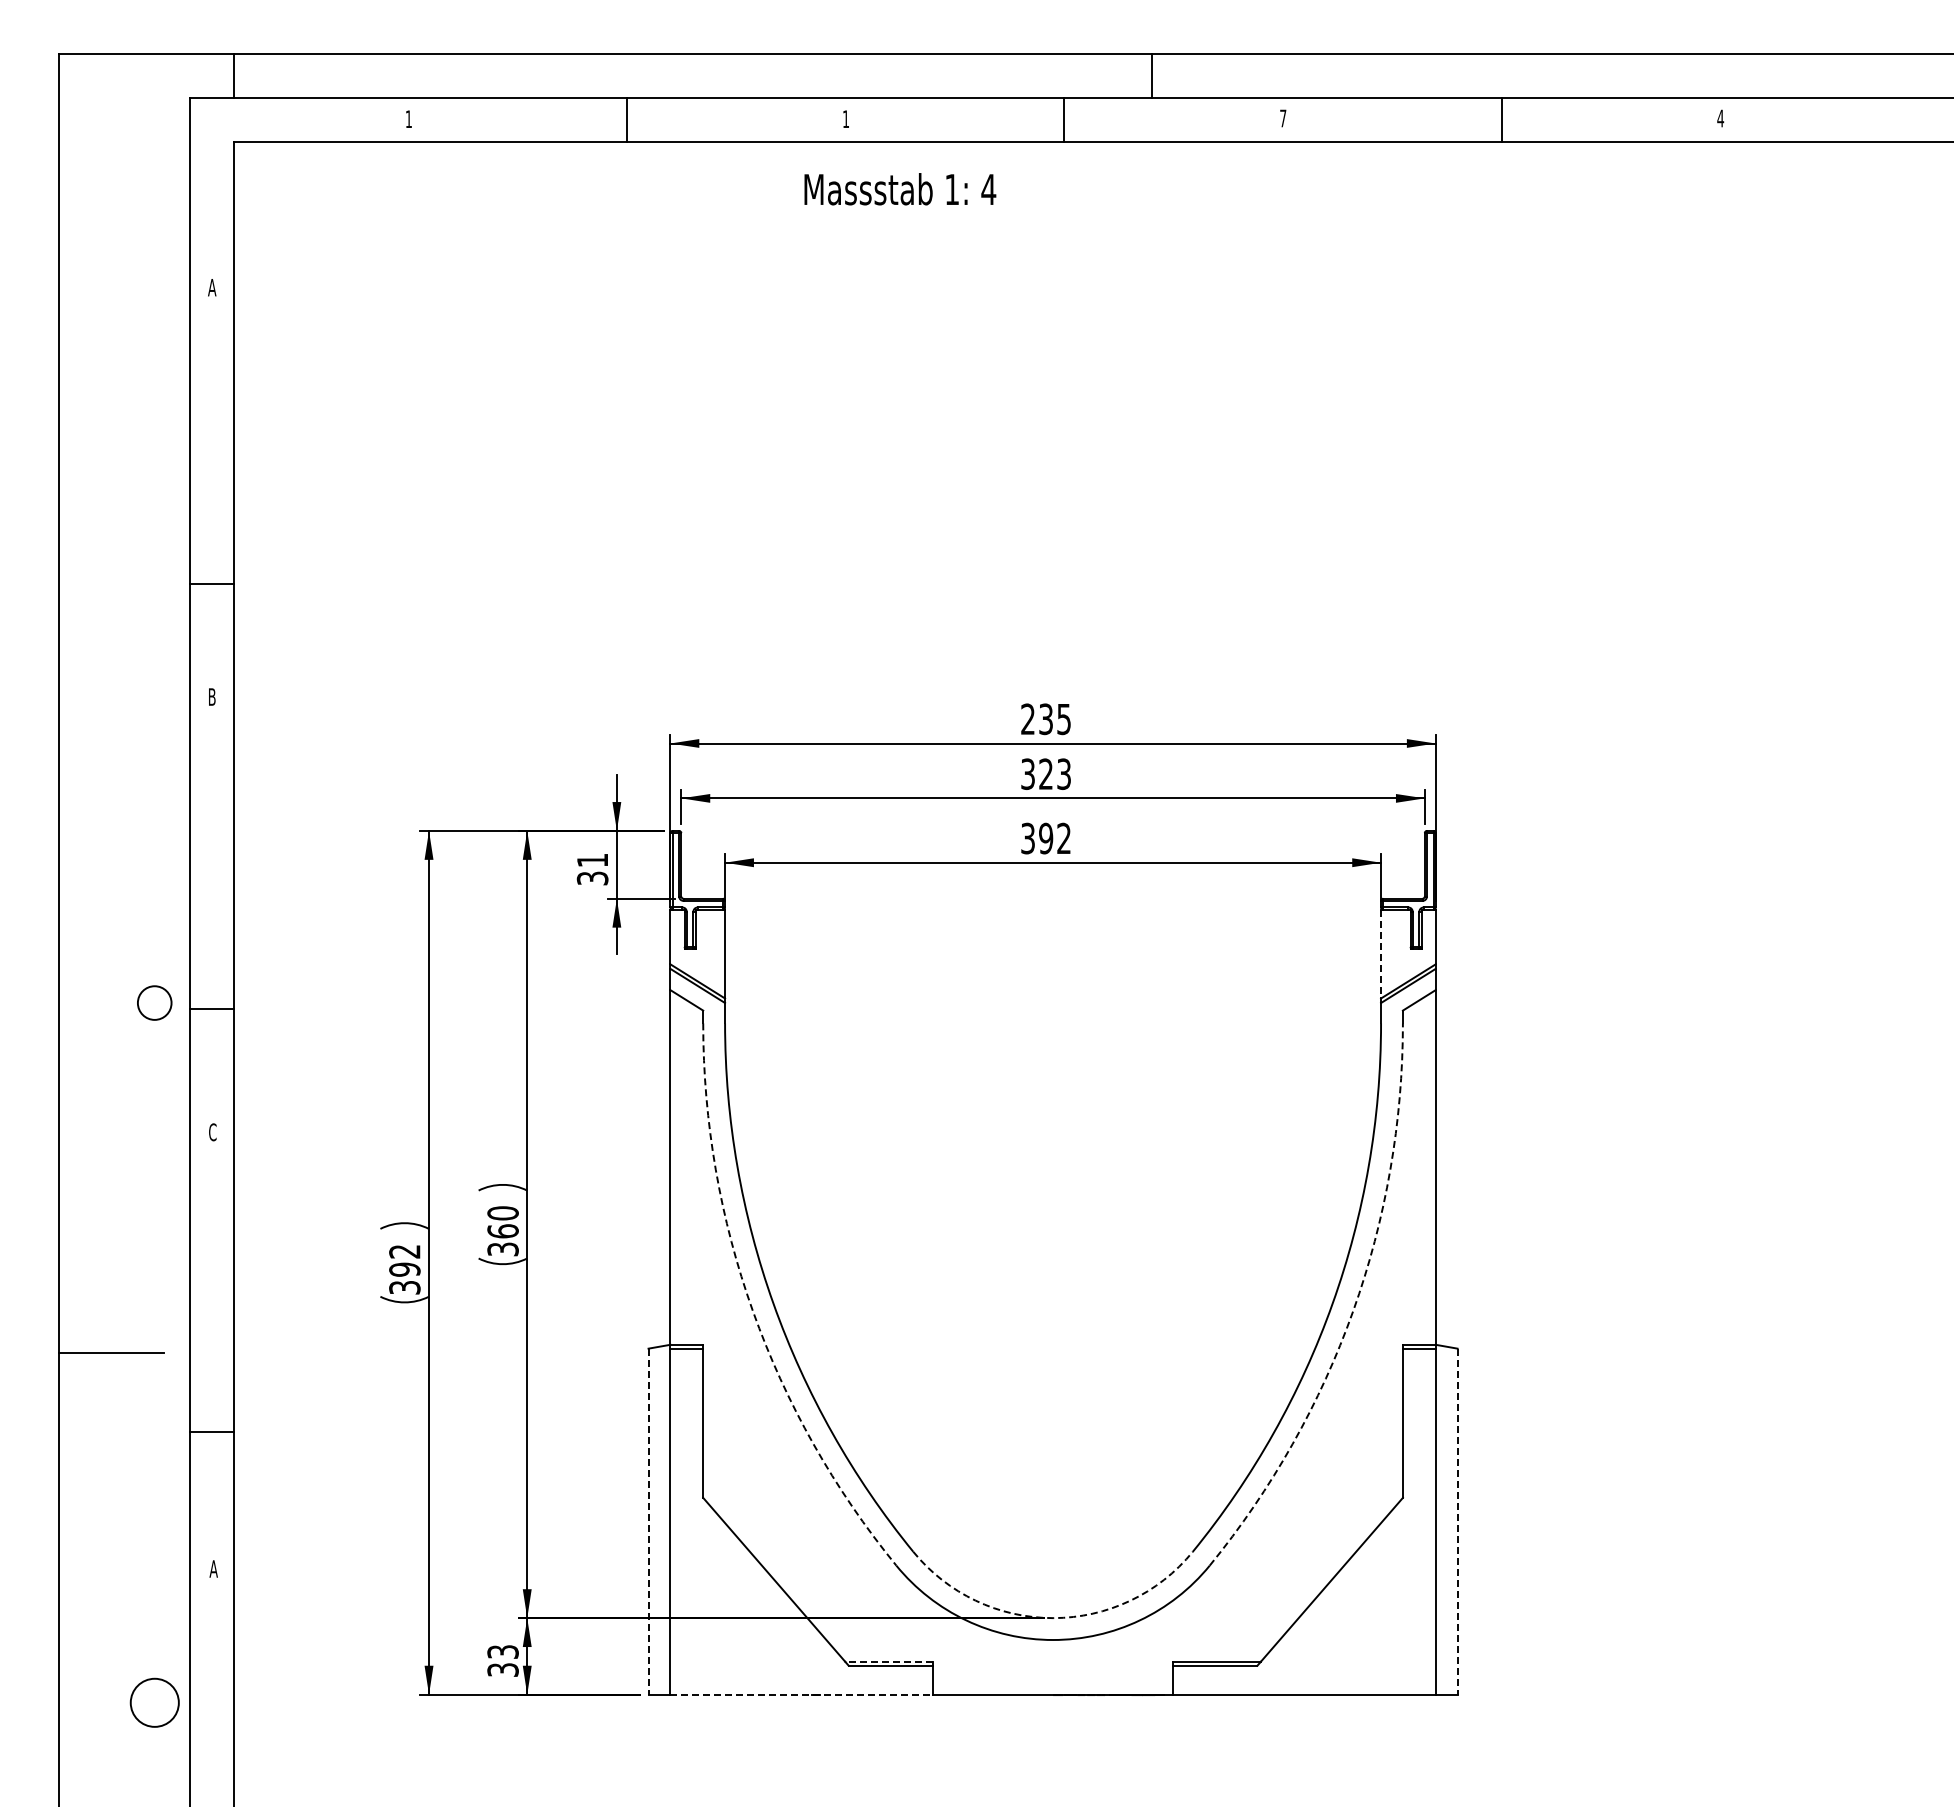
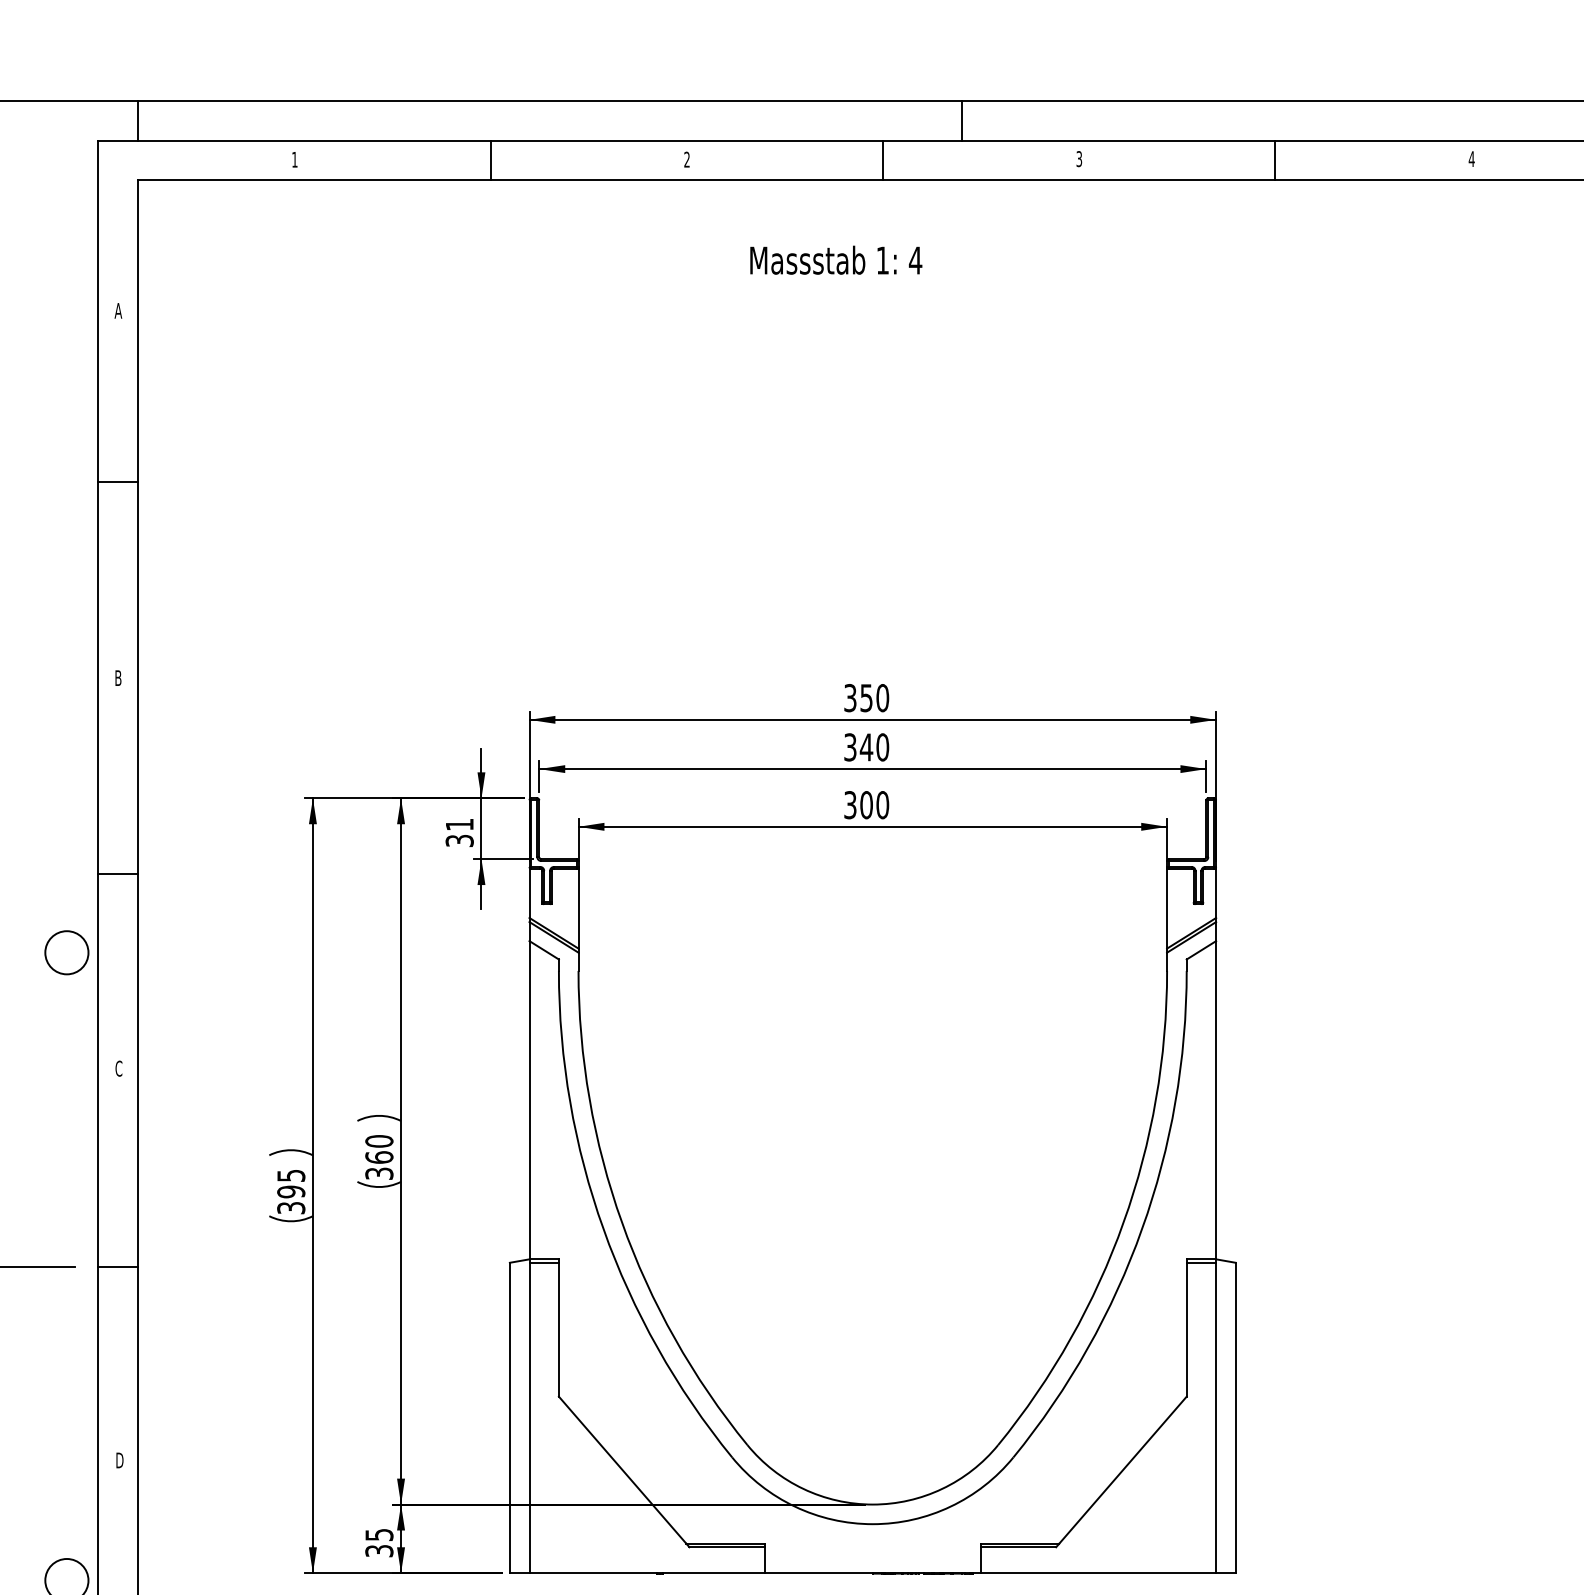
text: (845, 118) -> (686, 159), 1 -> 2
text: (1283, 118) -> (1079, 159), 7 -> 3
text: (900, 189) -> (836, 260), moved
line: (211, 584) -> (117, 482), moved
text: (1046, 719) -> (866, 698), 235 -> 350
text: (1054, 773) -> (874, 746), 323 -> 340
text: (1055, 838) -> (874, 805), 392 -> 300
line: (1381, 954) -> (1167, 909), dashed -> solid
circle: (154, 1002) -> (66, 952), size x1.43
line: (211, 1008) -> (117, 874), moved
text: (404, 1251) -> (290, 1175), 392 -> 395
arc: (752, 1311) -> (603, 1229), dashed -> solid
arc: (1353, 1311) -> (1142, 1229), dashed -> solid
line: (211, 1431) -> (117, 1266), moved
line: (648, 1522) -> (509, 1418), dashed -> solid
line: (1457, 1522) -> (1235, 1418), dashed -> solid
text: (213, 1568) -> (119, 1460), A -> D
arc: (1053, 1618) -> (873, 1504), dashed -> solid
text: (502, 1651) -> (378, 1534), 33 -> 35
line: (889, 1661) -> (726, 1543), dashed -> solid
line: (802, 1694) -> (648, 1573), dashed -> solid

